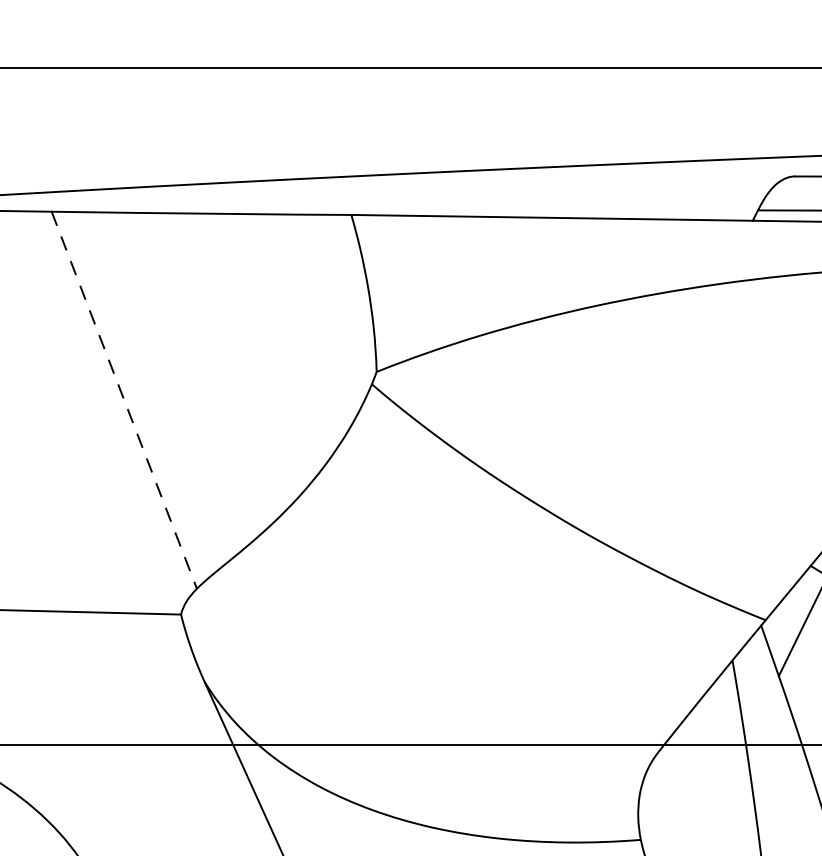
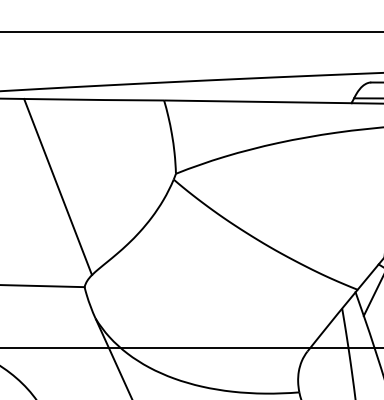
line: (125, 401) -> (58, 187), dashed -> solid

